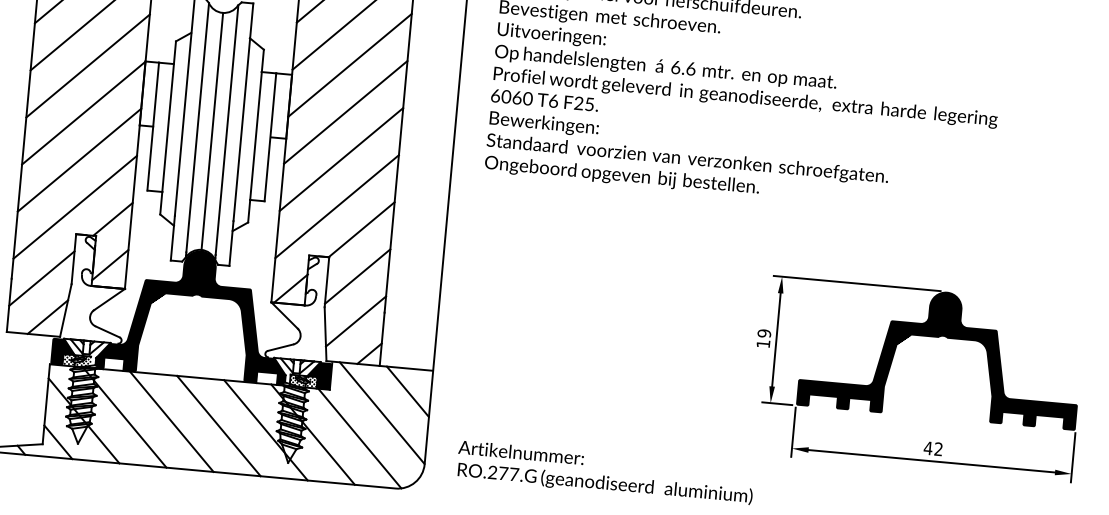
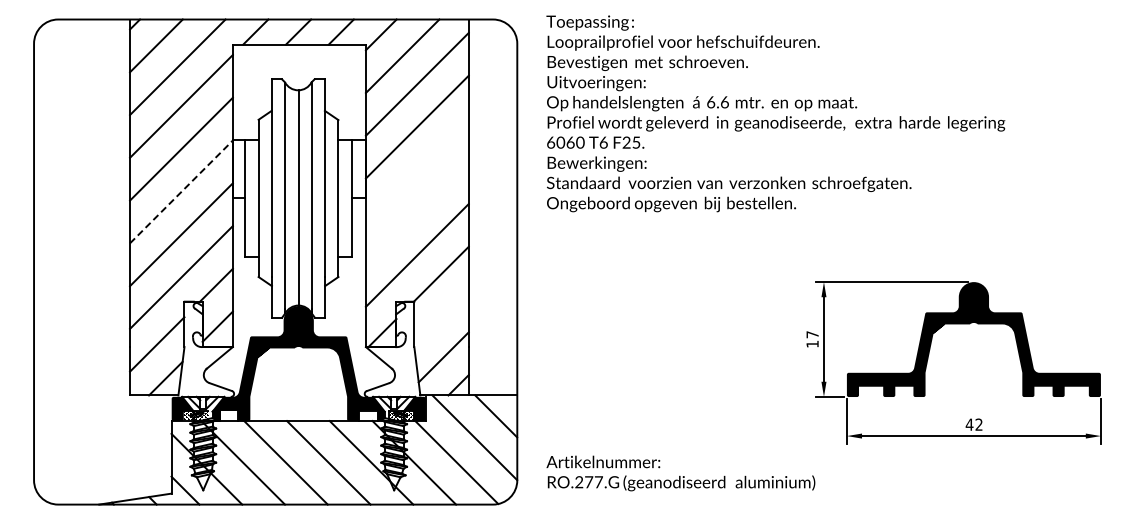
line: (344, 111) -> (416, 169), removed
line: (83, 112) -> (181, 191), solid -> dashed
line: (340, 159) -> (416, 212), removed
line: (357, 276) -> (441, 316), removed
text: (764, 333) -> (812, 334), 19 -> 17

